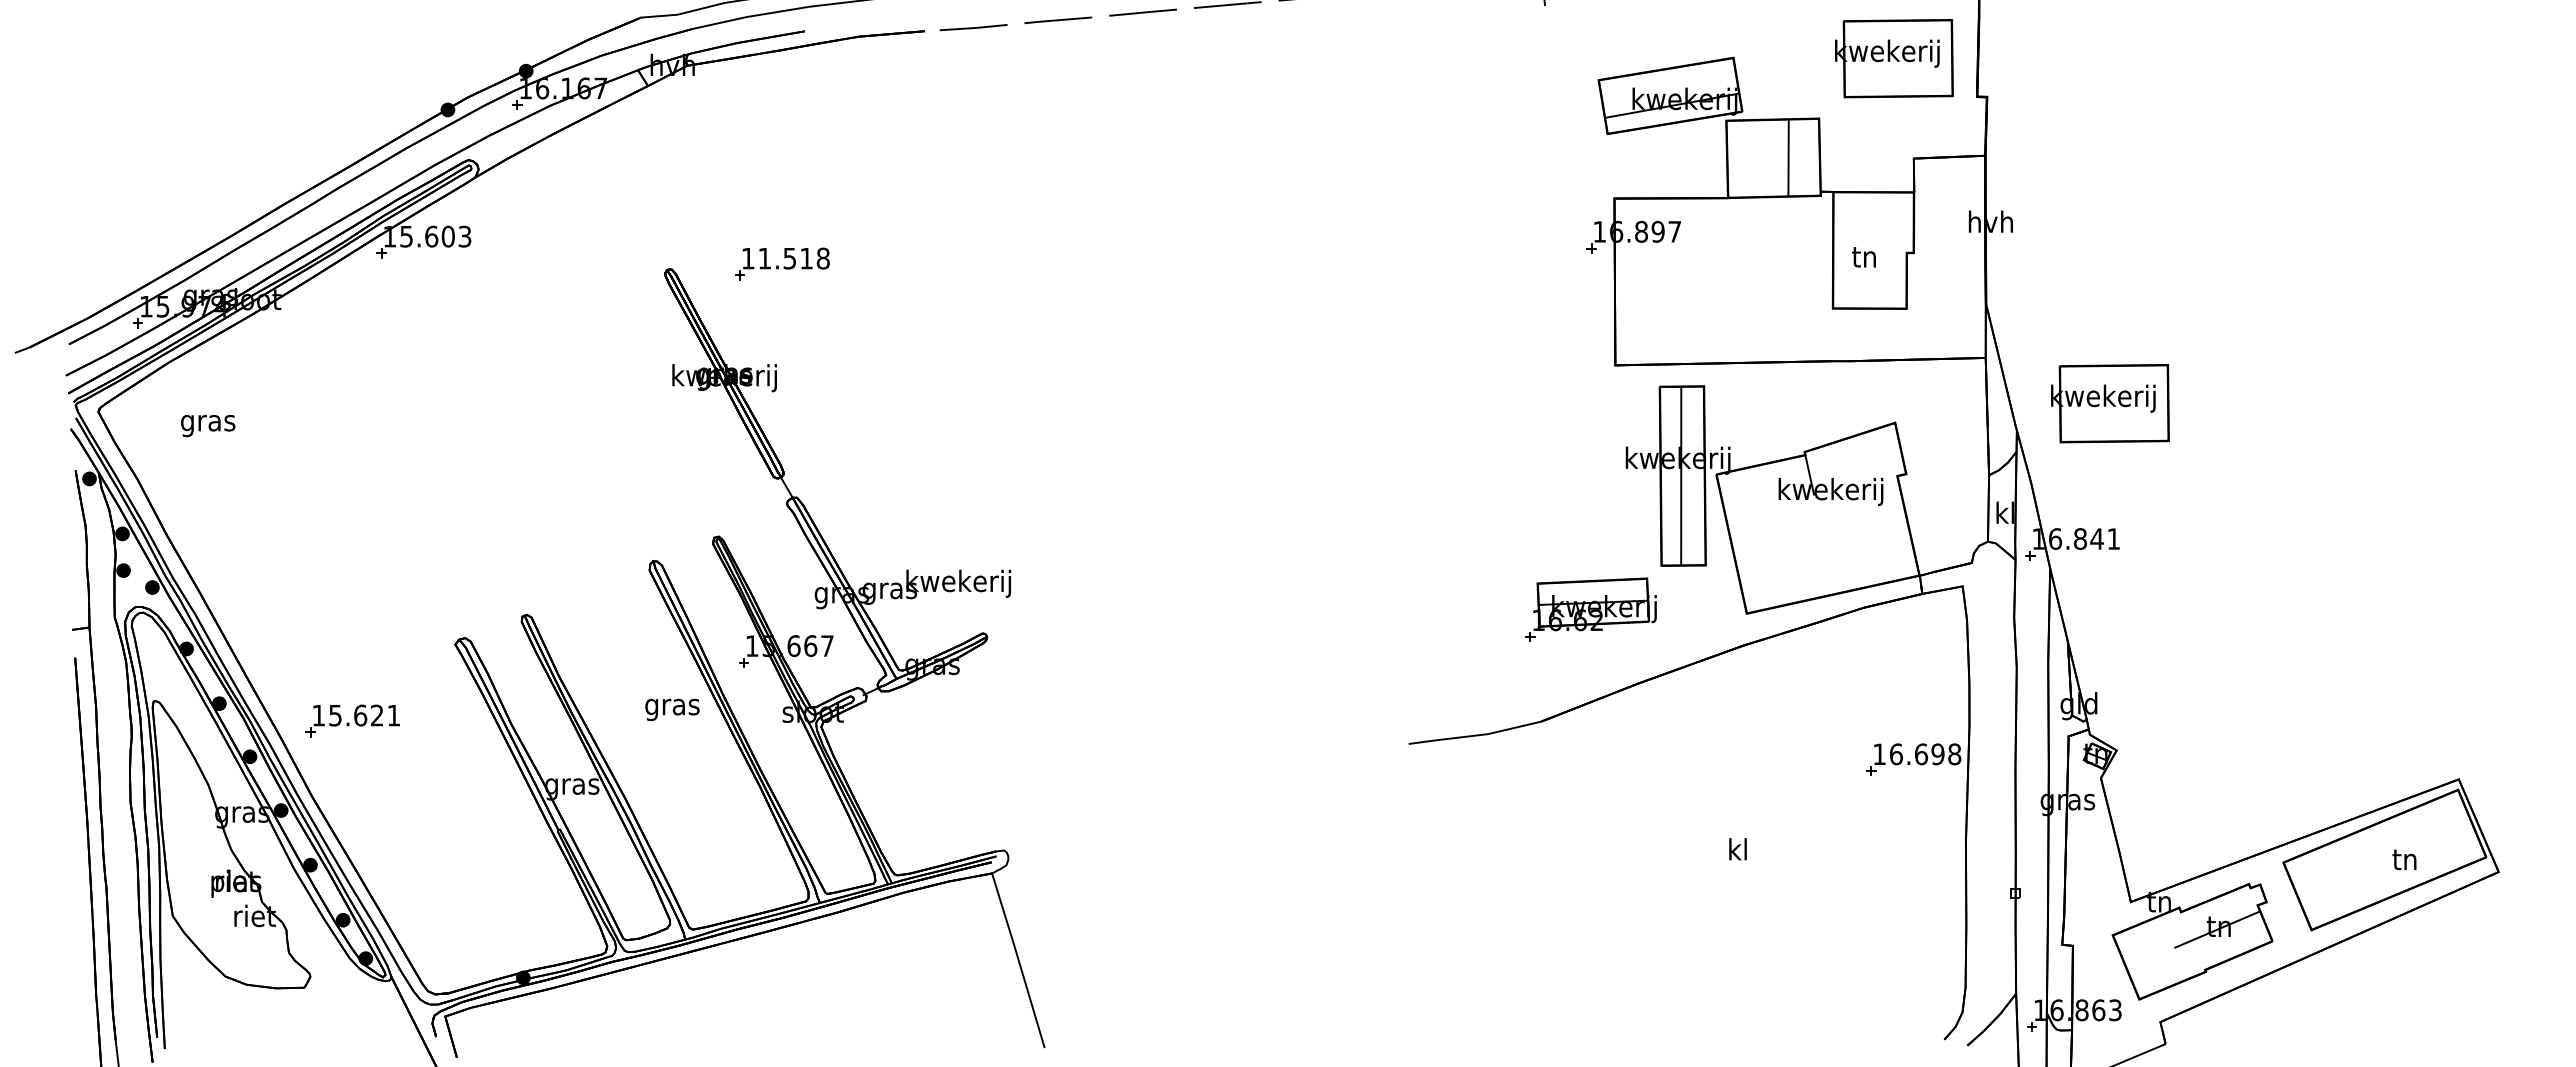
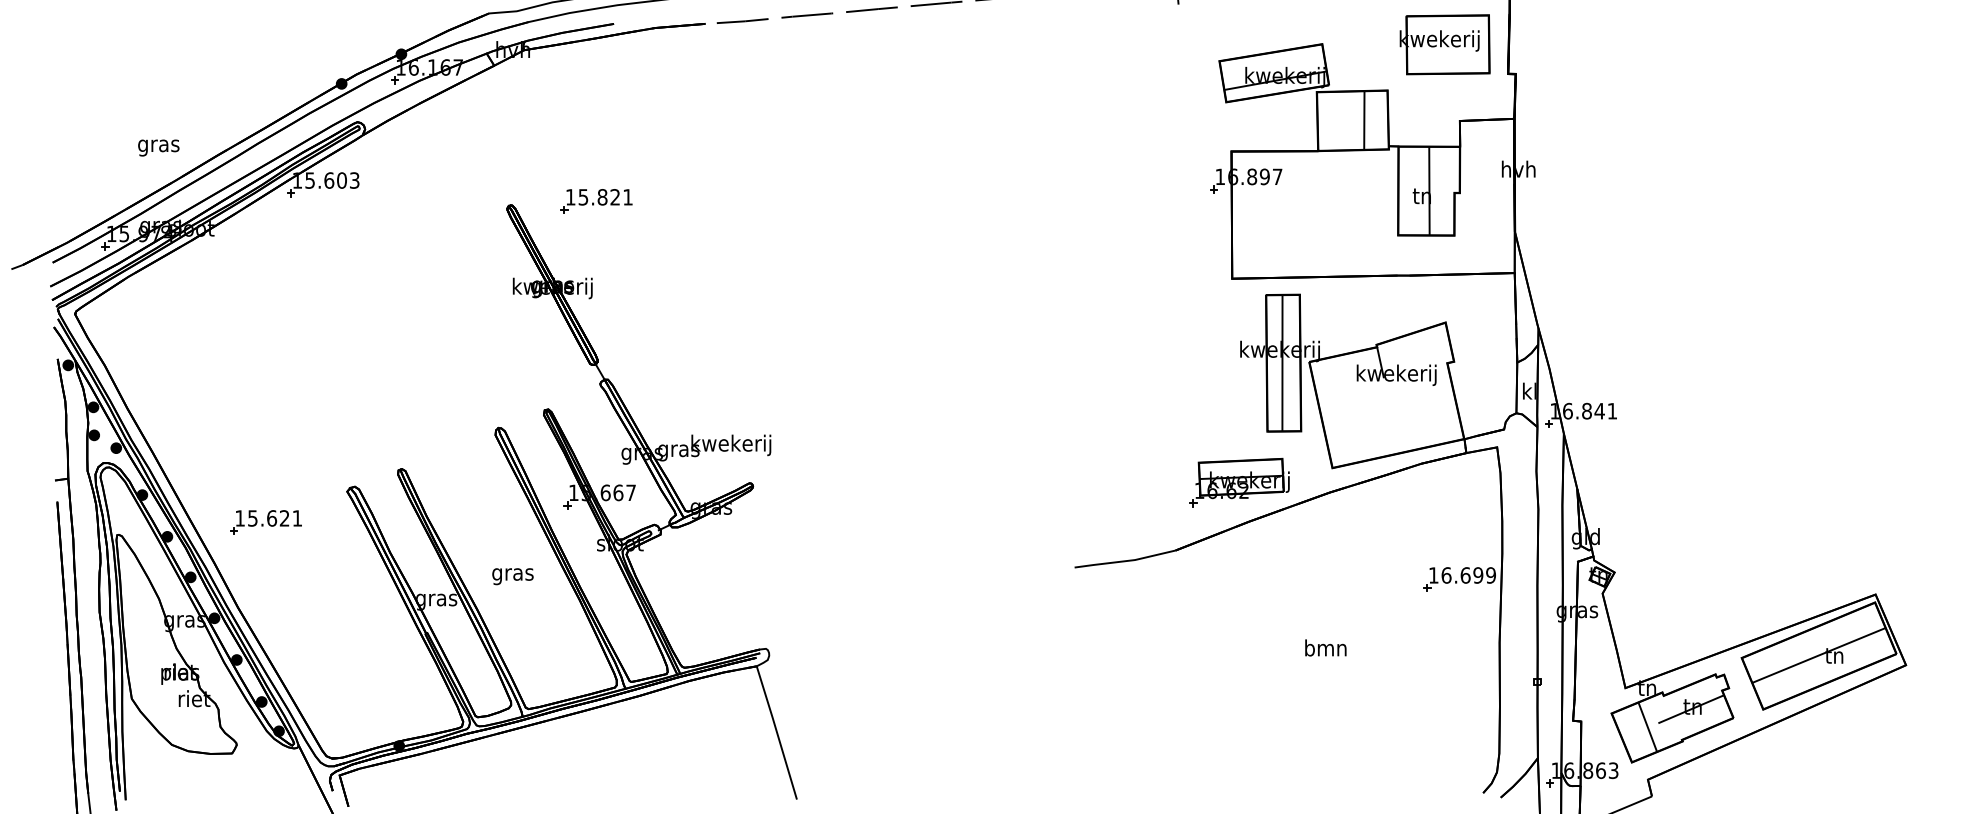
line: (1873, 250) -> (1429, 191), added
text: (793, 258) -> (605, 197), 11.518 -> 15.821
part: (2110, 403) -> (1609, 307), removed
text: (208, 426) -> (159, 148), moved
part: (1590, 609) -> (1239, 482), moved
text: (672, 709) -> (512, 576), moved
part: (352, 720) -> (265, 522), moved
text: (1954, 754) -> (1490, 575), 16.698 -> 16.699
text: (1738, 849) -> (1326, 648), kl -> bmn
line: (2384, 858) -> (1818, 654), added
line: (2159, 952) -> (1647, 726), added

